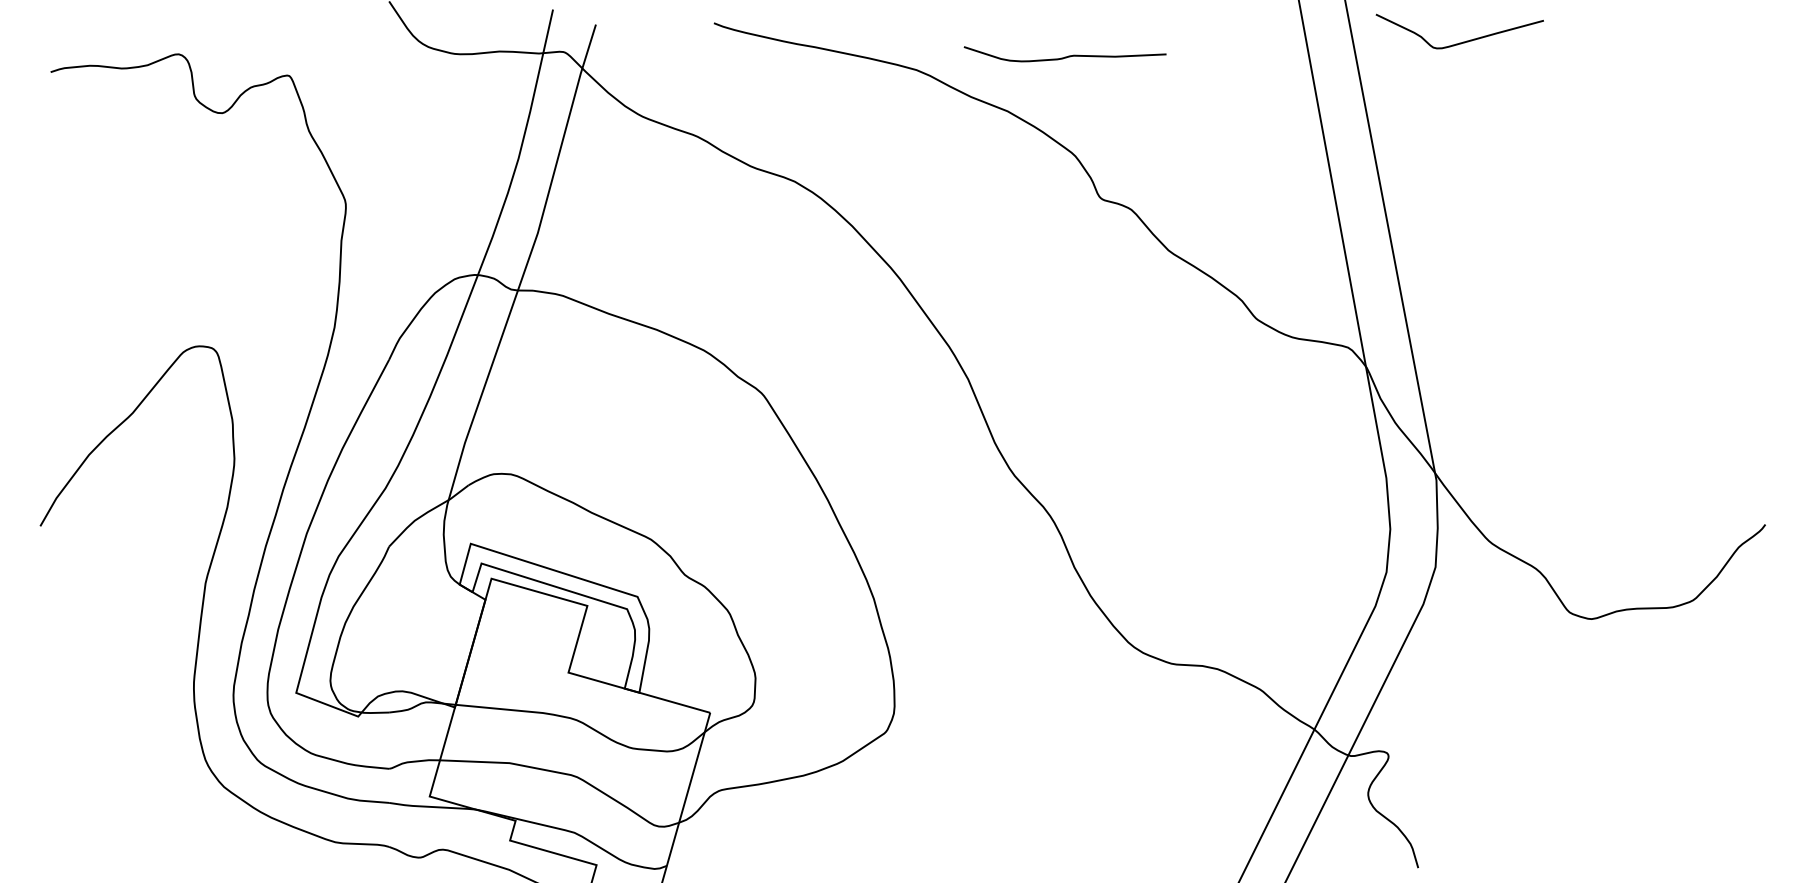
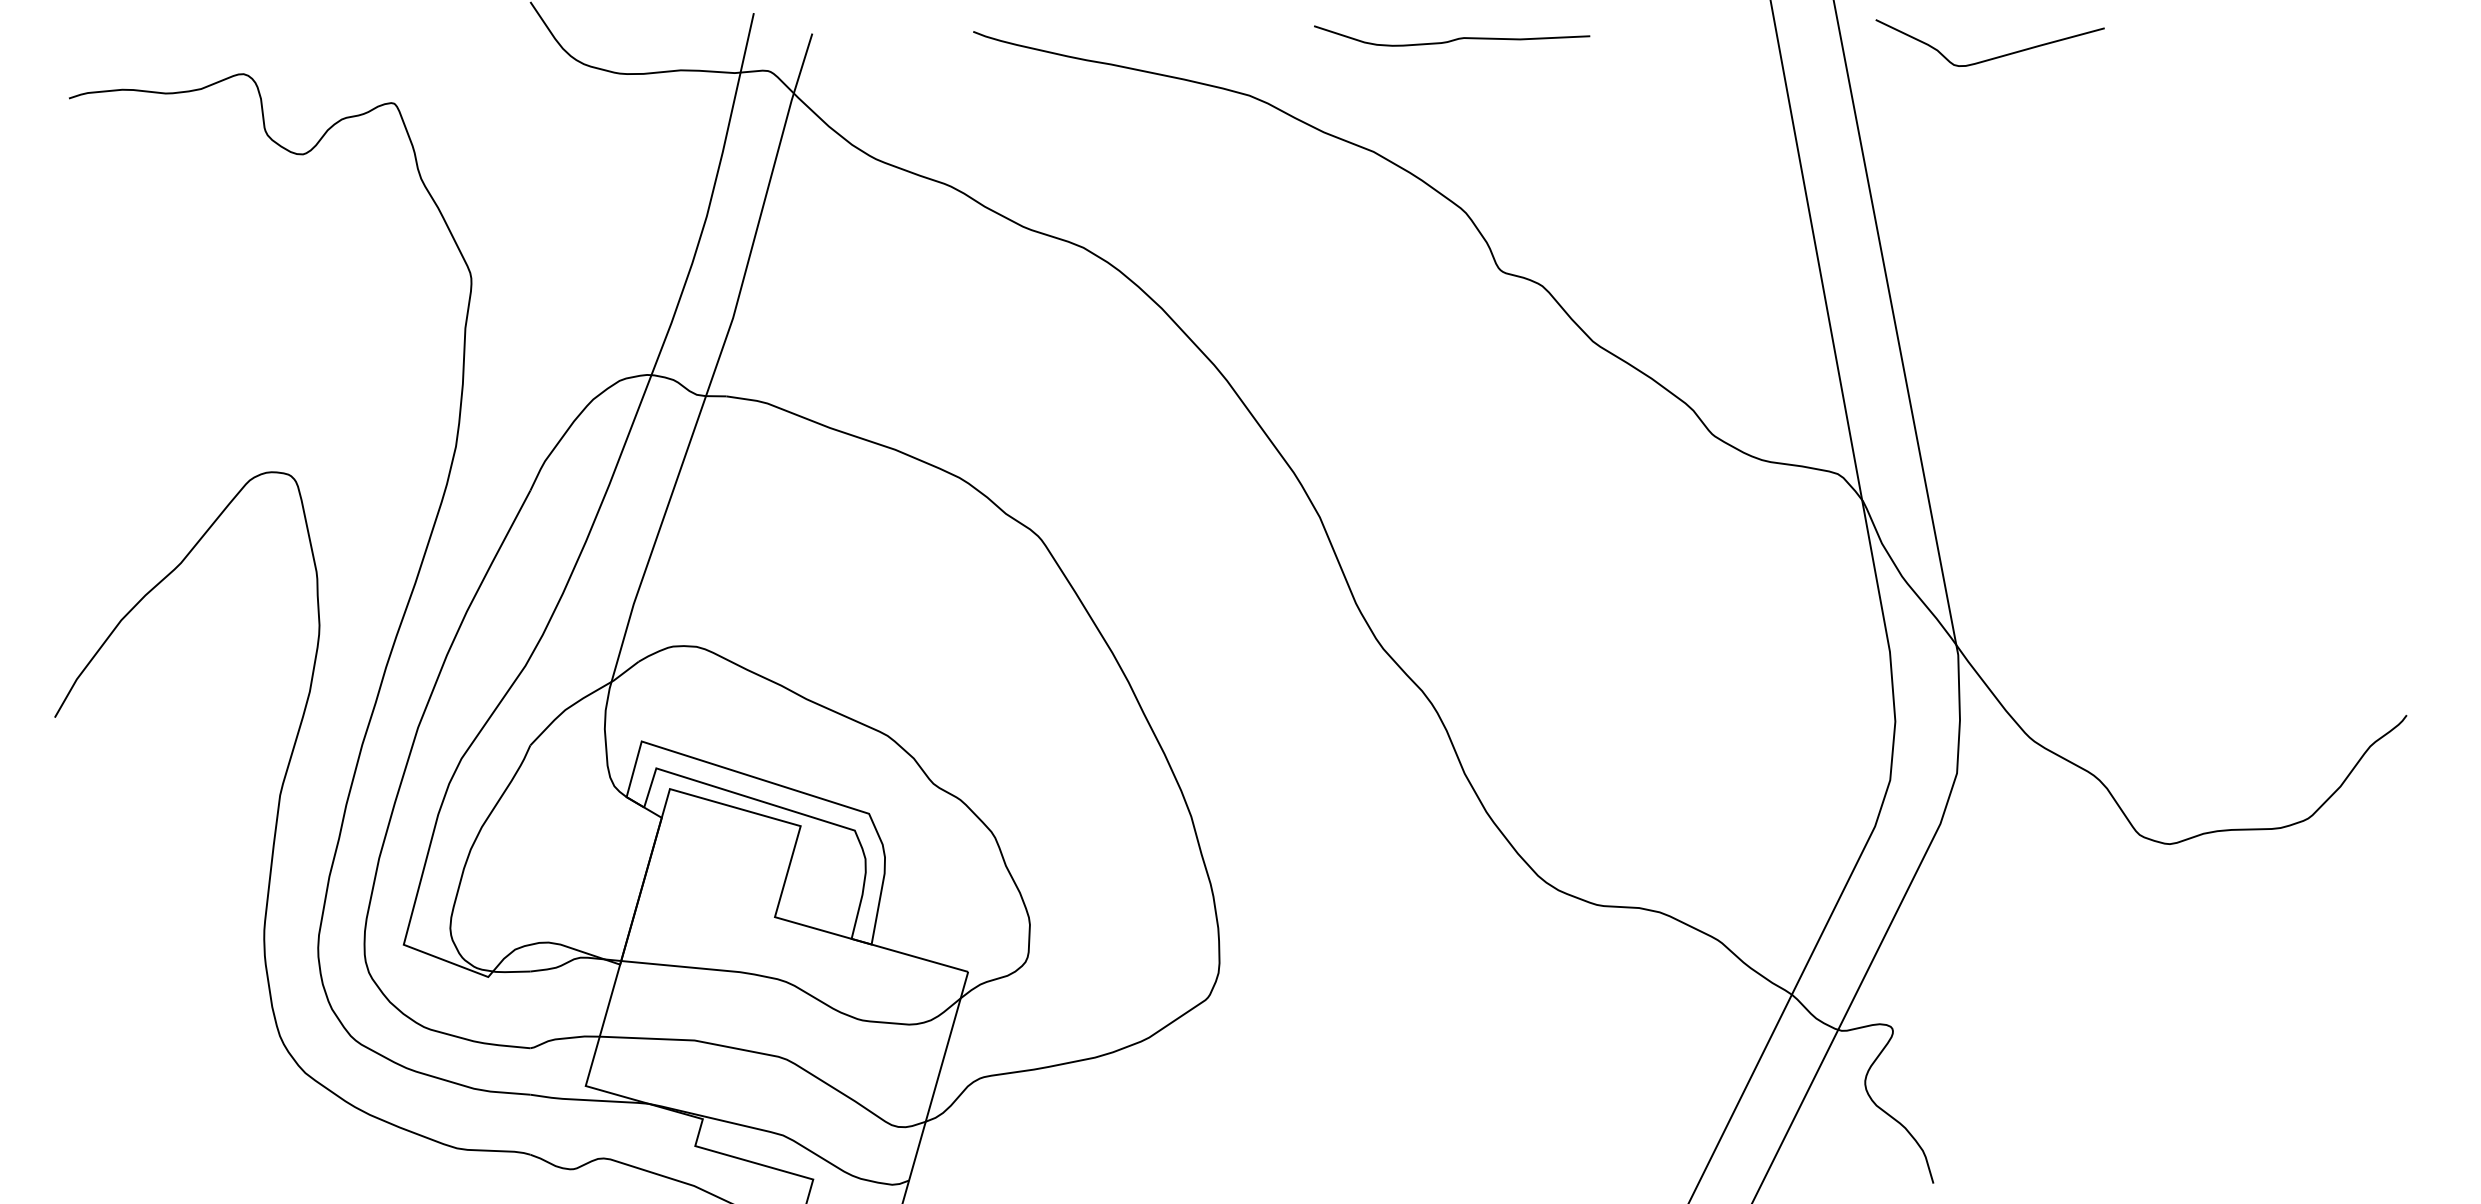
curve: (1065, 56) -> (1452, 39), moved

